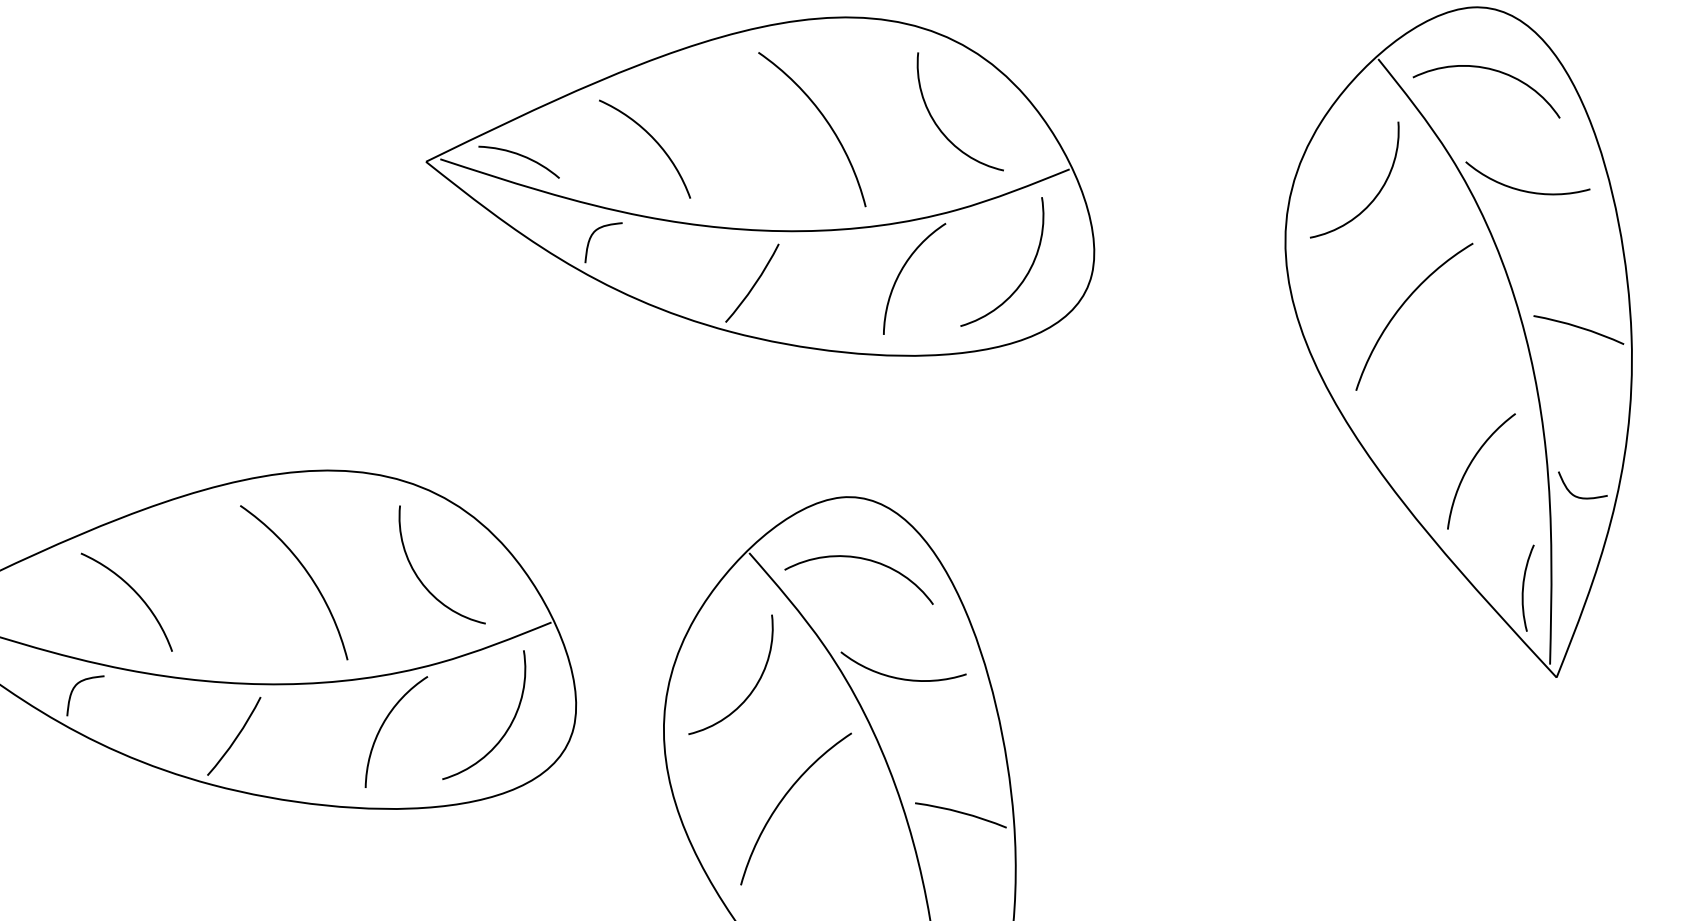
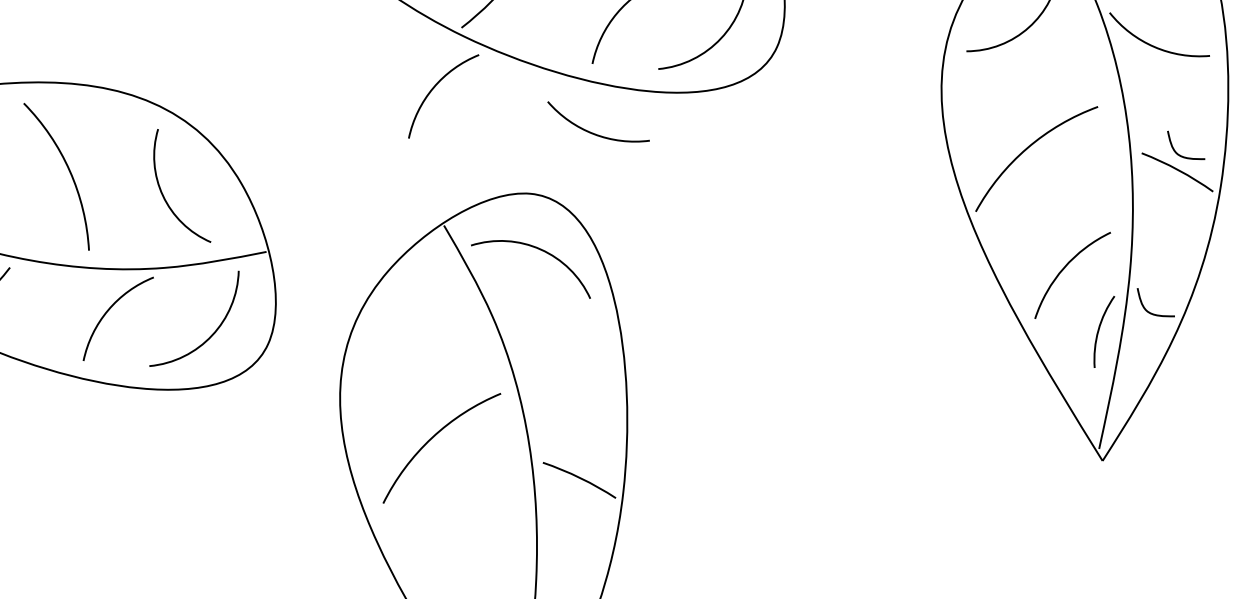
arc: (1403, 305) -> (1029, 147), moved
curve: (1579, 309) -> (1181, 155), added
arc: (707, 398) -> (433, 88), added
arc: (1524, 586) -> (1099, 329), moved
arc: (899, 677) -> (592, 132), moved
arc: (751, 690) -> (423, 341), removed

